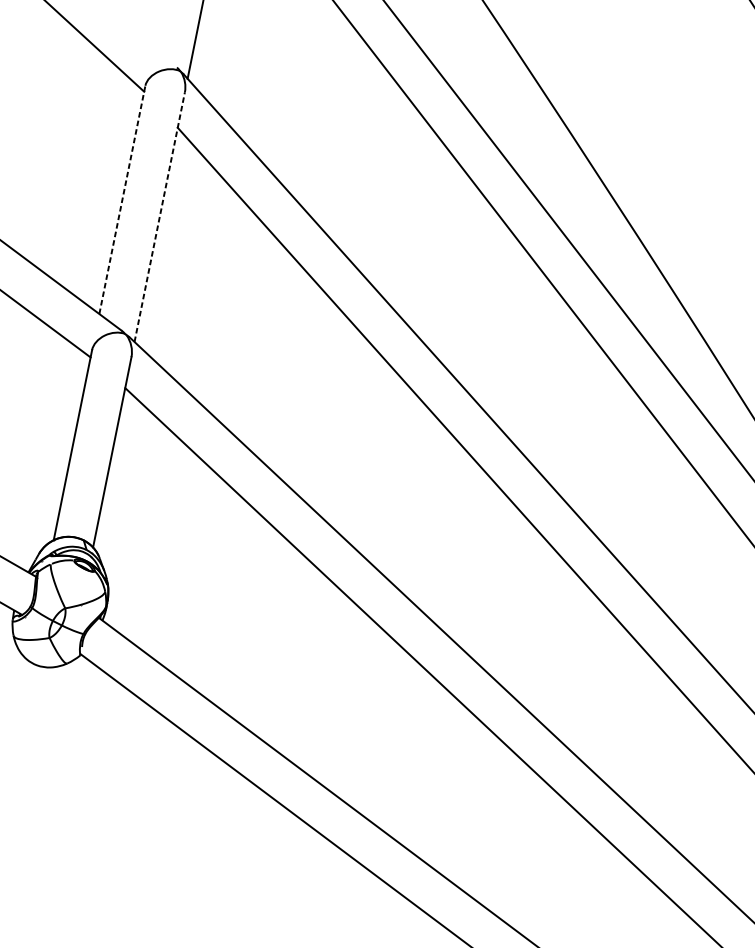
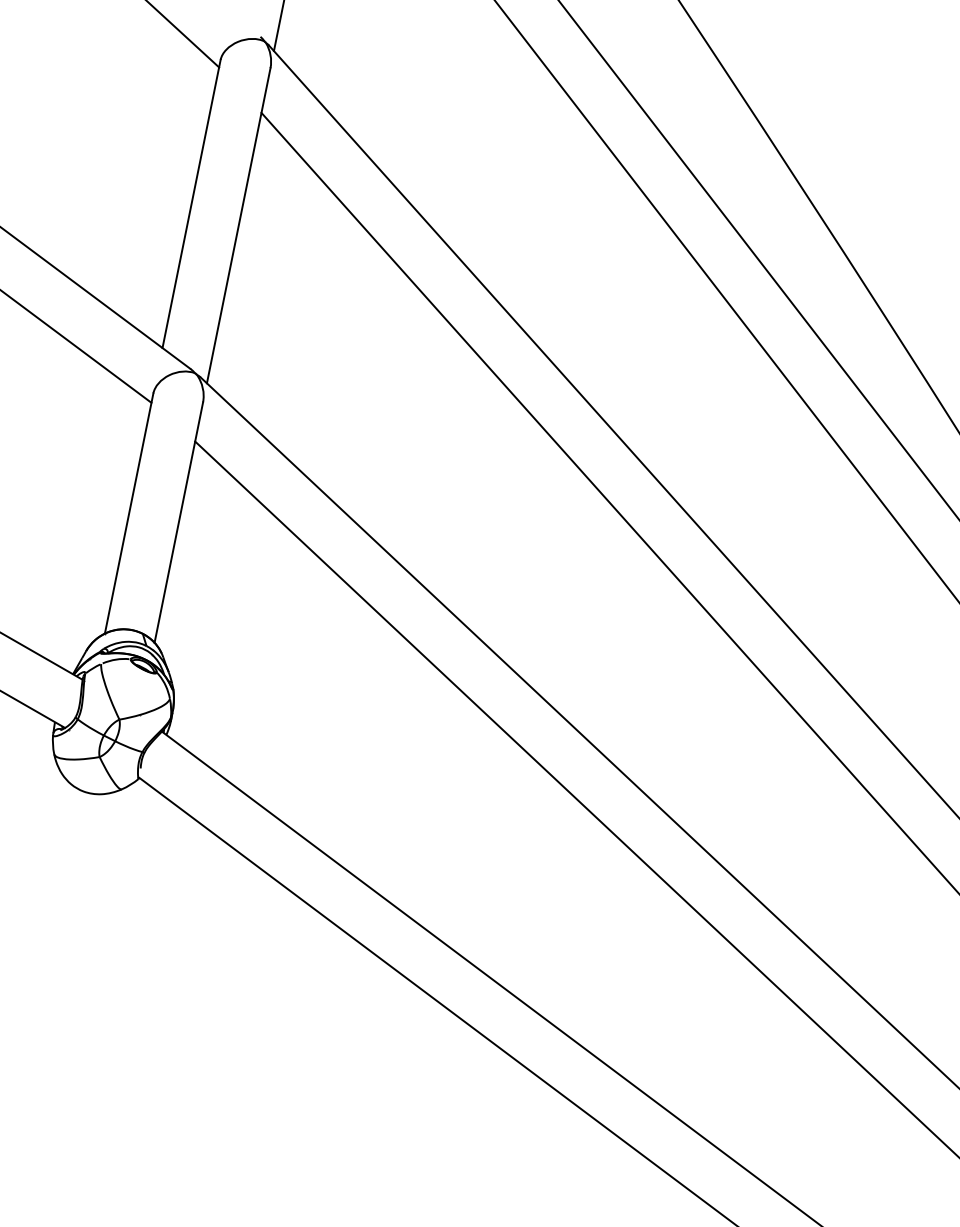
line: (122, 199) -> (191, 203), dashed -> solid
line: (159, 216) -> (238, 225), dashed -> solid

